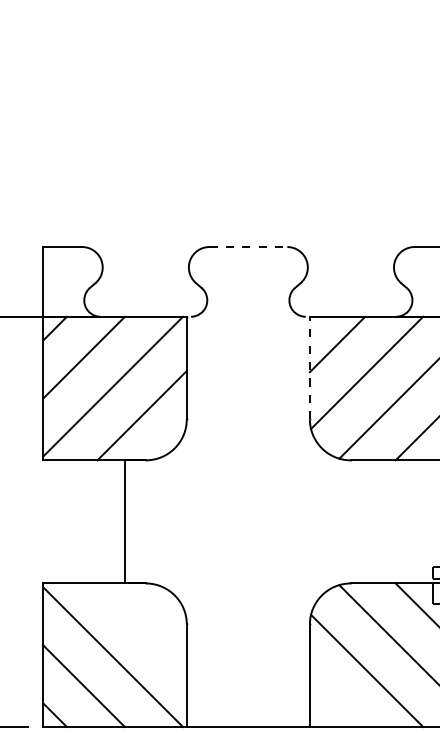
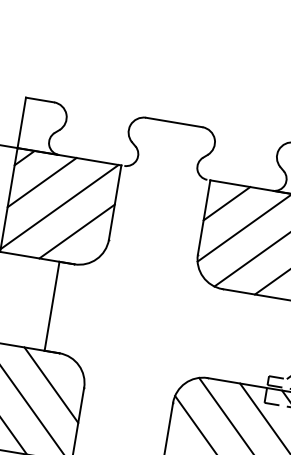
line: (248, 247) -> (174, 122), dashed -> solid
line: (309, 367) -> (203, 216), dashed -> solid
line: (141, 627) -> (51, 384), added

